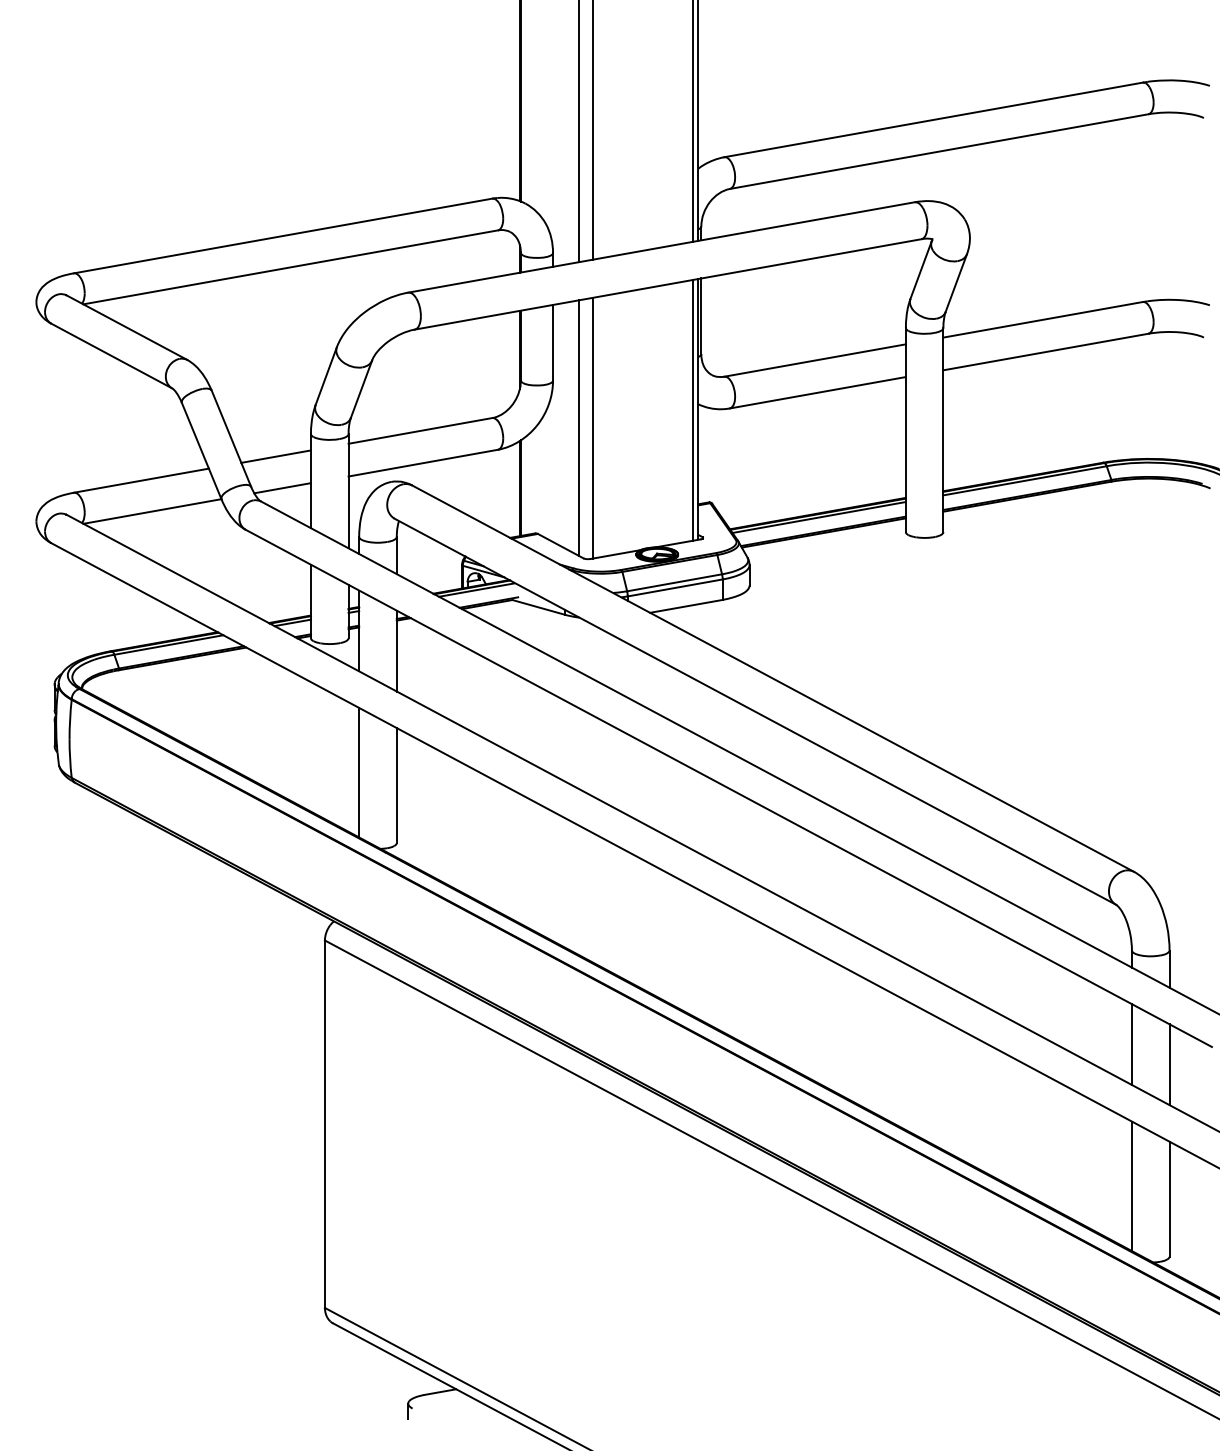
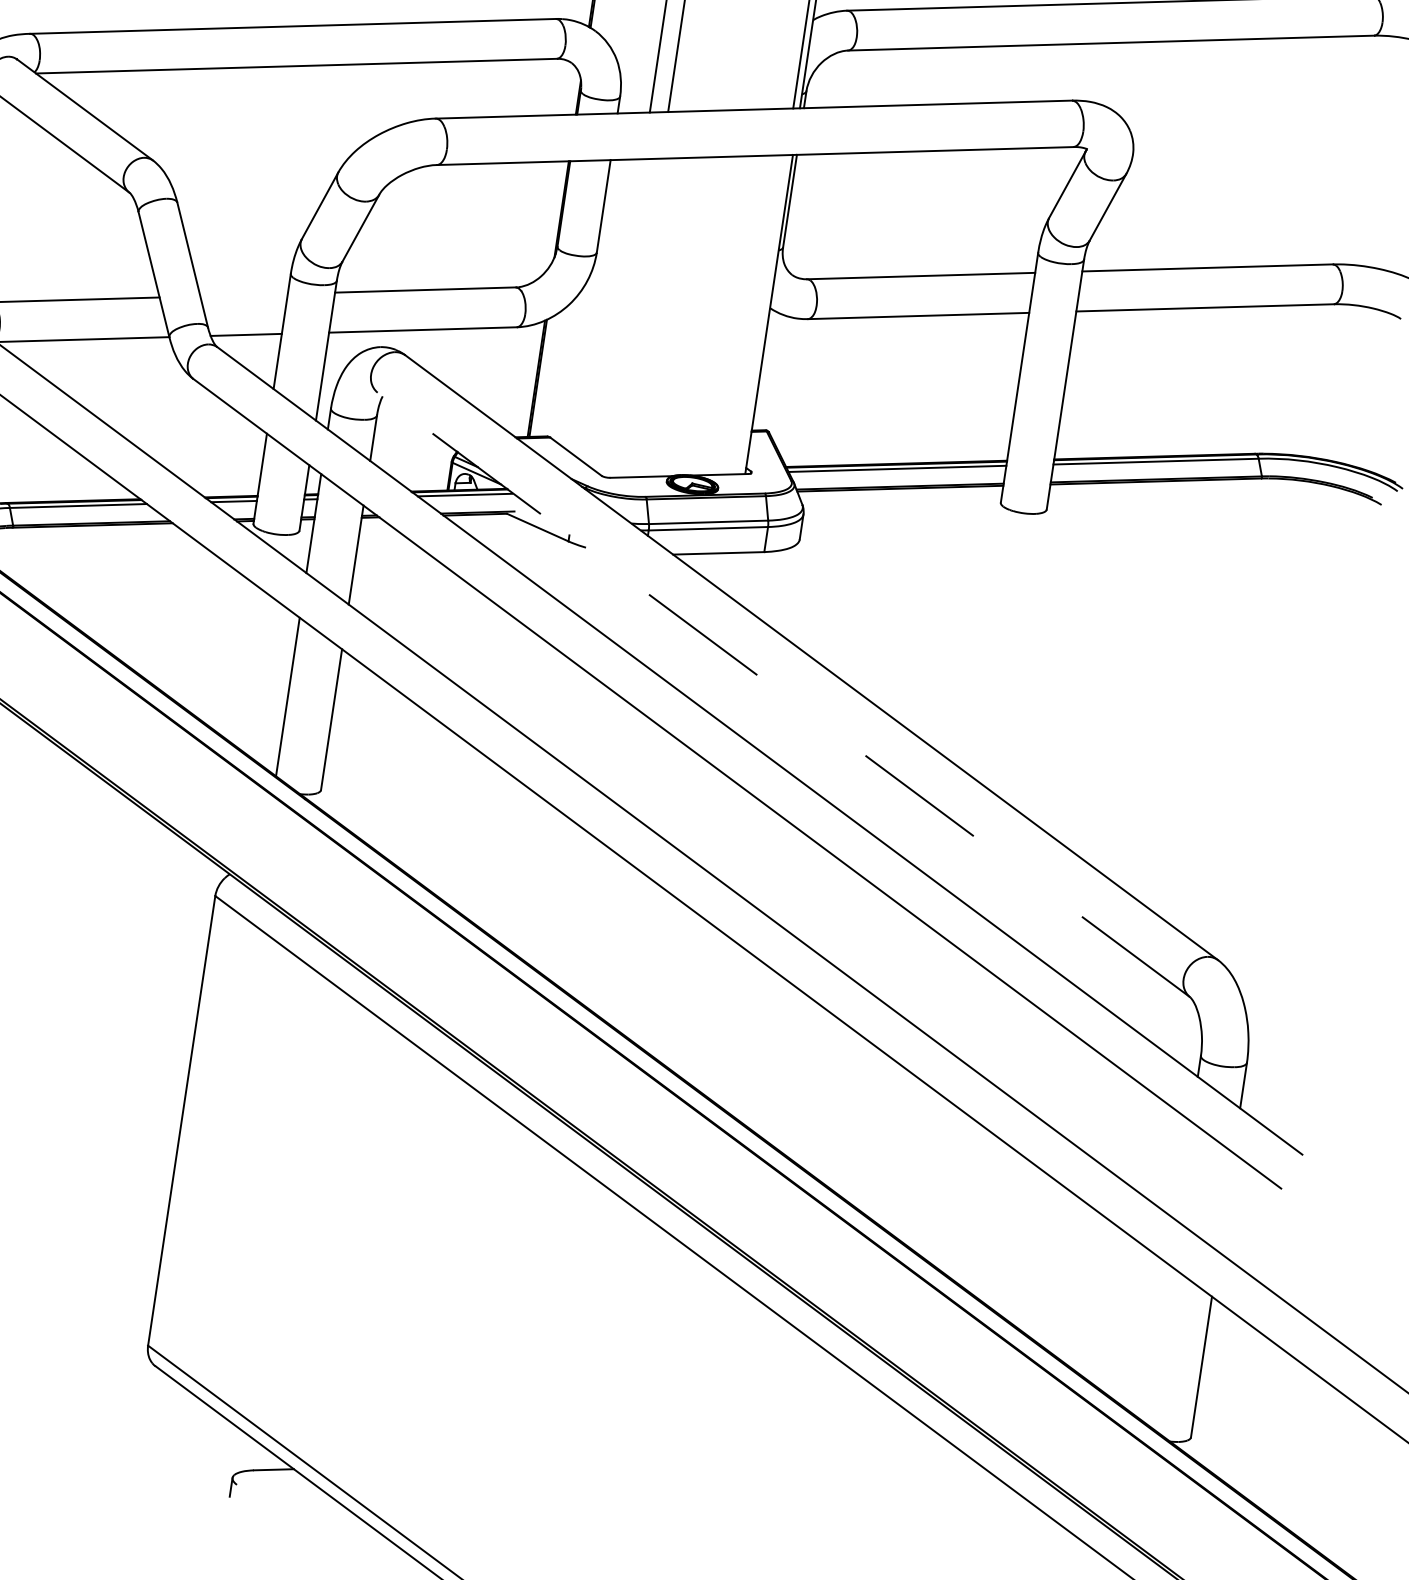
line: (692, 410) -> (761, 314), removed
line: (578, 427) -> (619, 314), removed
line: (593, 427) -> (637, 317), removed
line: (275, 456) -> (243, 294), removed
line: (755, 711) -> (784, 694), solid -> dashed
line: (1131, 1044) -> (1183, 1170), removed
line: (1169, 1064) -> (1226, 1202), removed
line: (1131, 1186) -> (1157, 1344), removed

